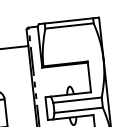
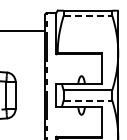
line: (69, 25) -> (88, 15), solid -> dashed
line: (79, 110) -> (88, 100), solid -> dashed

